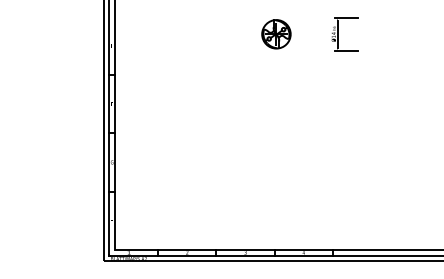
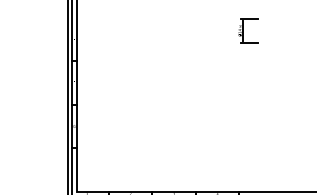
part: (276, 34) -> (197, 30), removed

